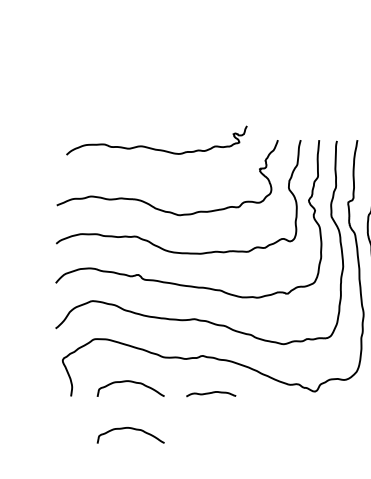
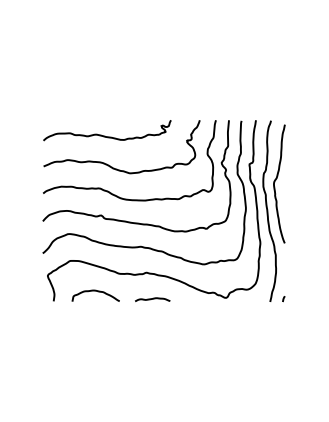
curve: (154, 147) -> (105, 135), moved
curve: (130, 429) -> (95, 324), removed

